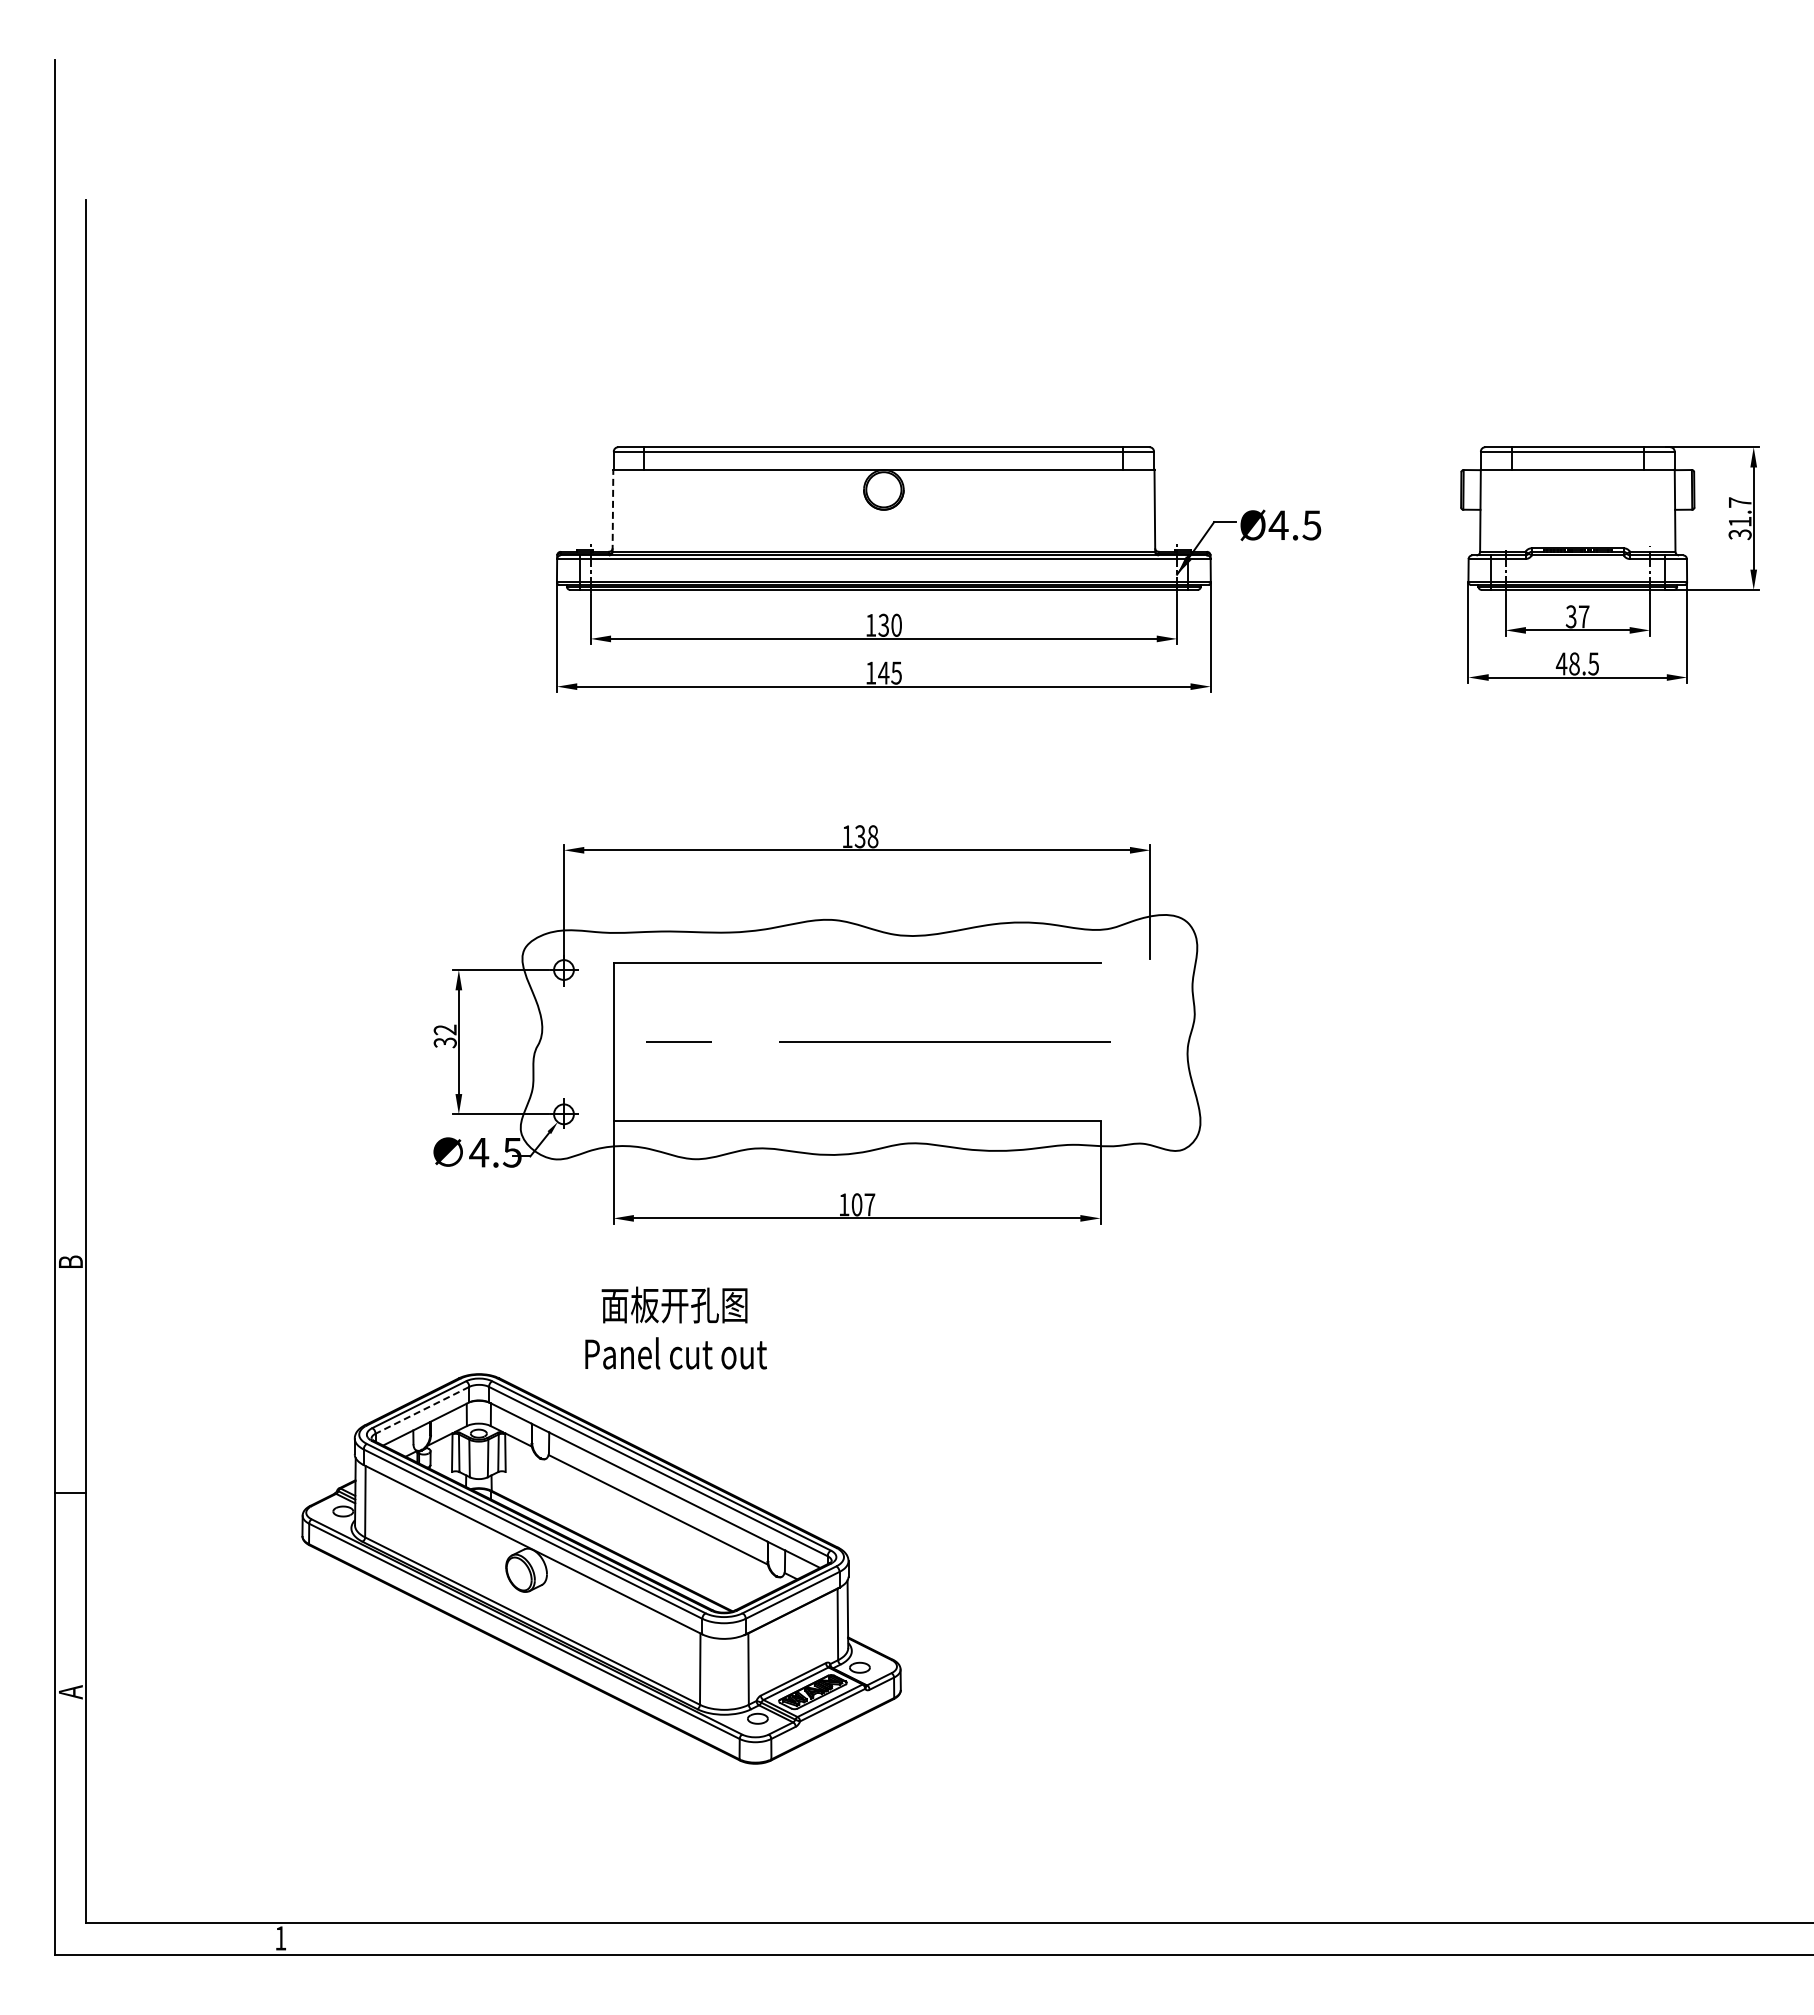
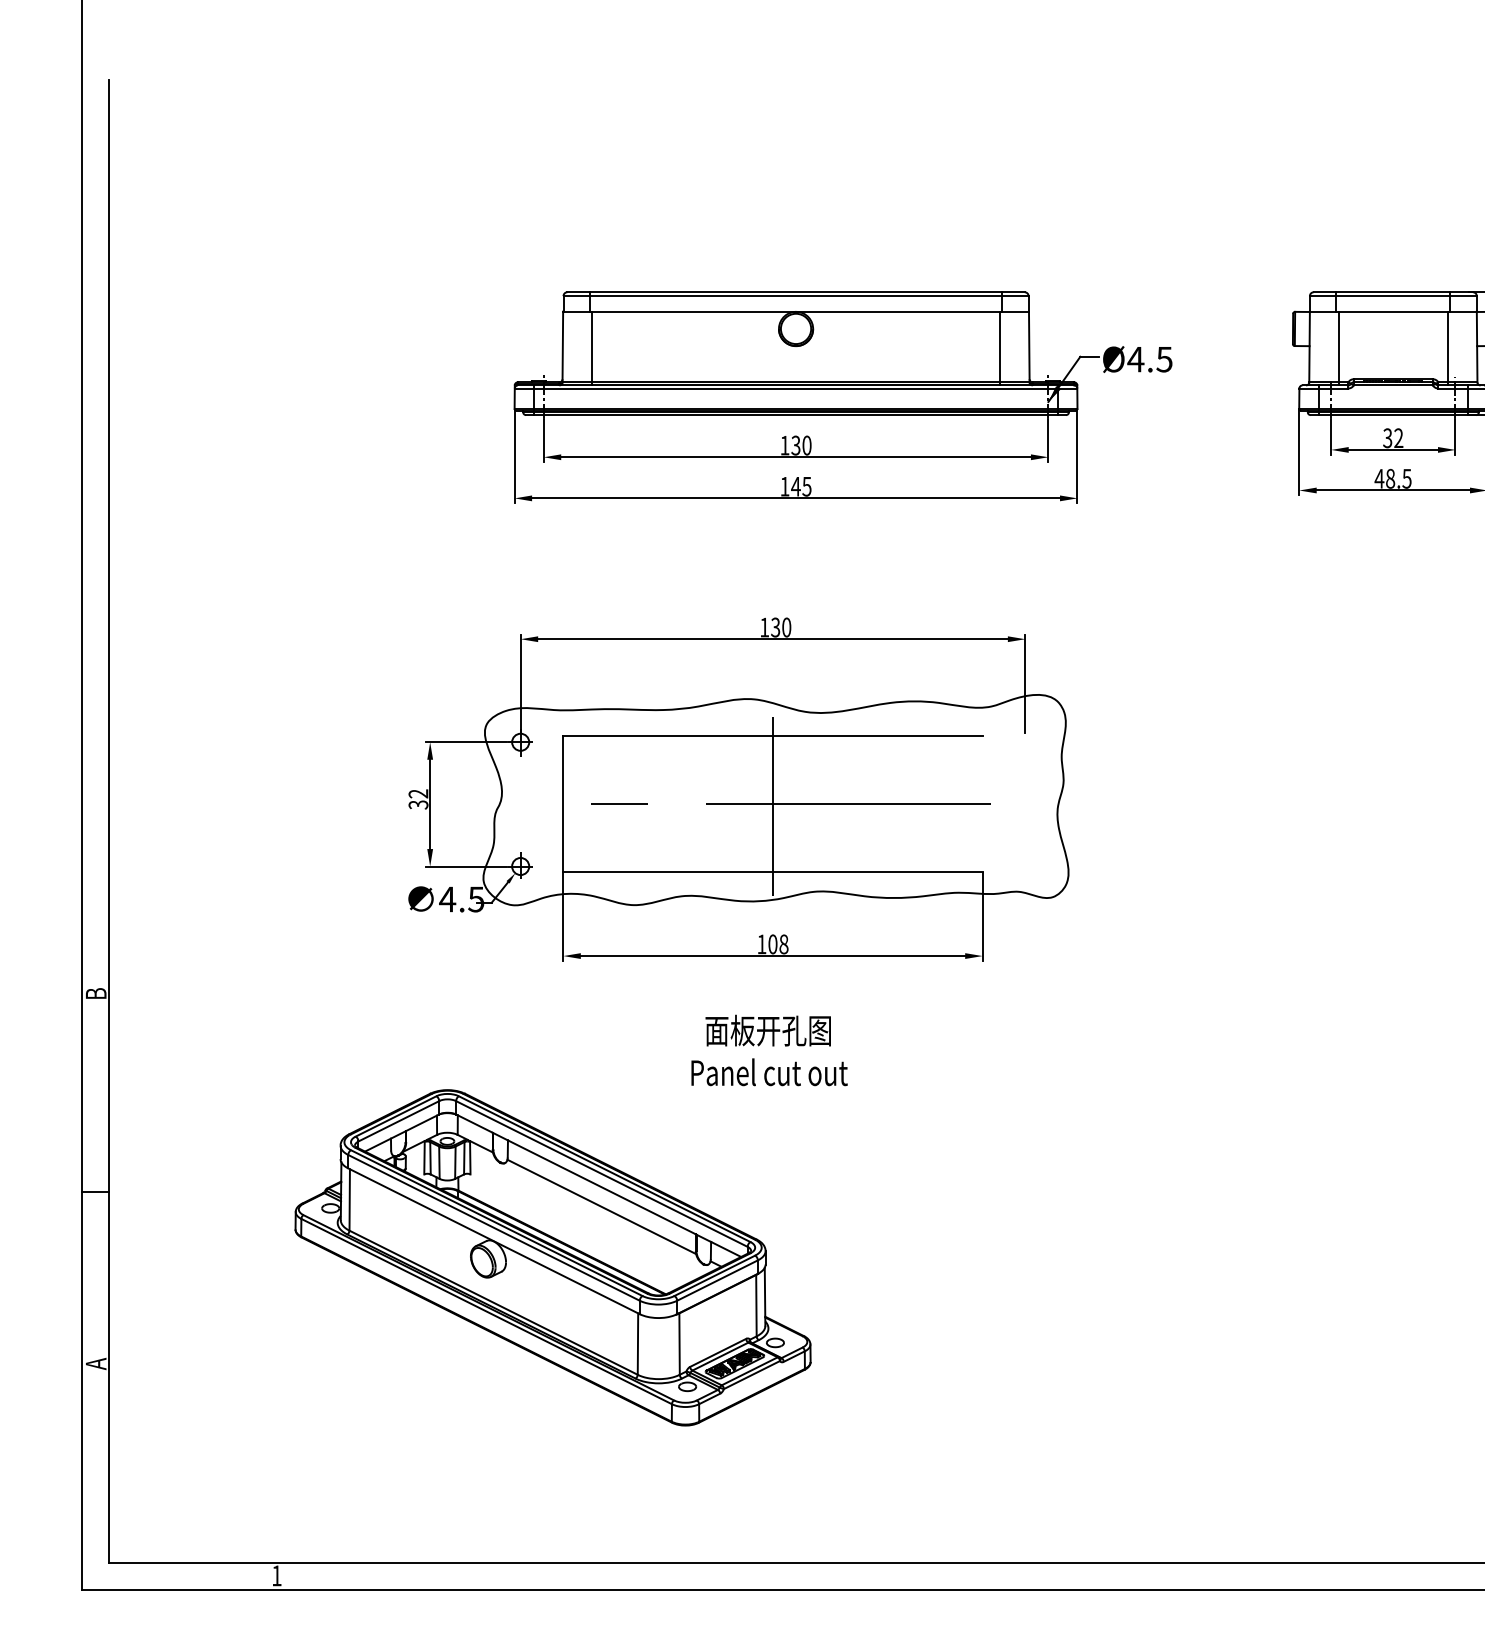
line: (612, 510) -> (562, 346), dashed -> solid
line: (647, 512) -> (592, 348), added
line: (1120, 512) -> (999, 348), added
line: (1514, 512) -> (1338, 348), added
line: (1640, 512) -> (1447, 348), added
text: (1583, 616) -> (1398, 437), 37 -> 32
text: (872, 837) -> (786, 628), 138 -> 130
line: (857, 1044) -> (773, 806), added
text: (869, 1204) -> (783, 944), 107 -> 108
text: (675, 1327) -> (769, 1050), moved
line: (422, 1410) -> (398, 1121), dashed -> solid

